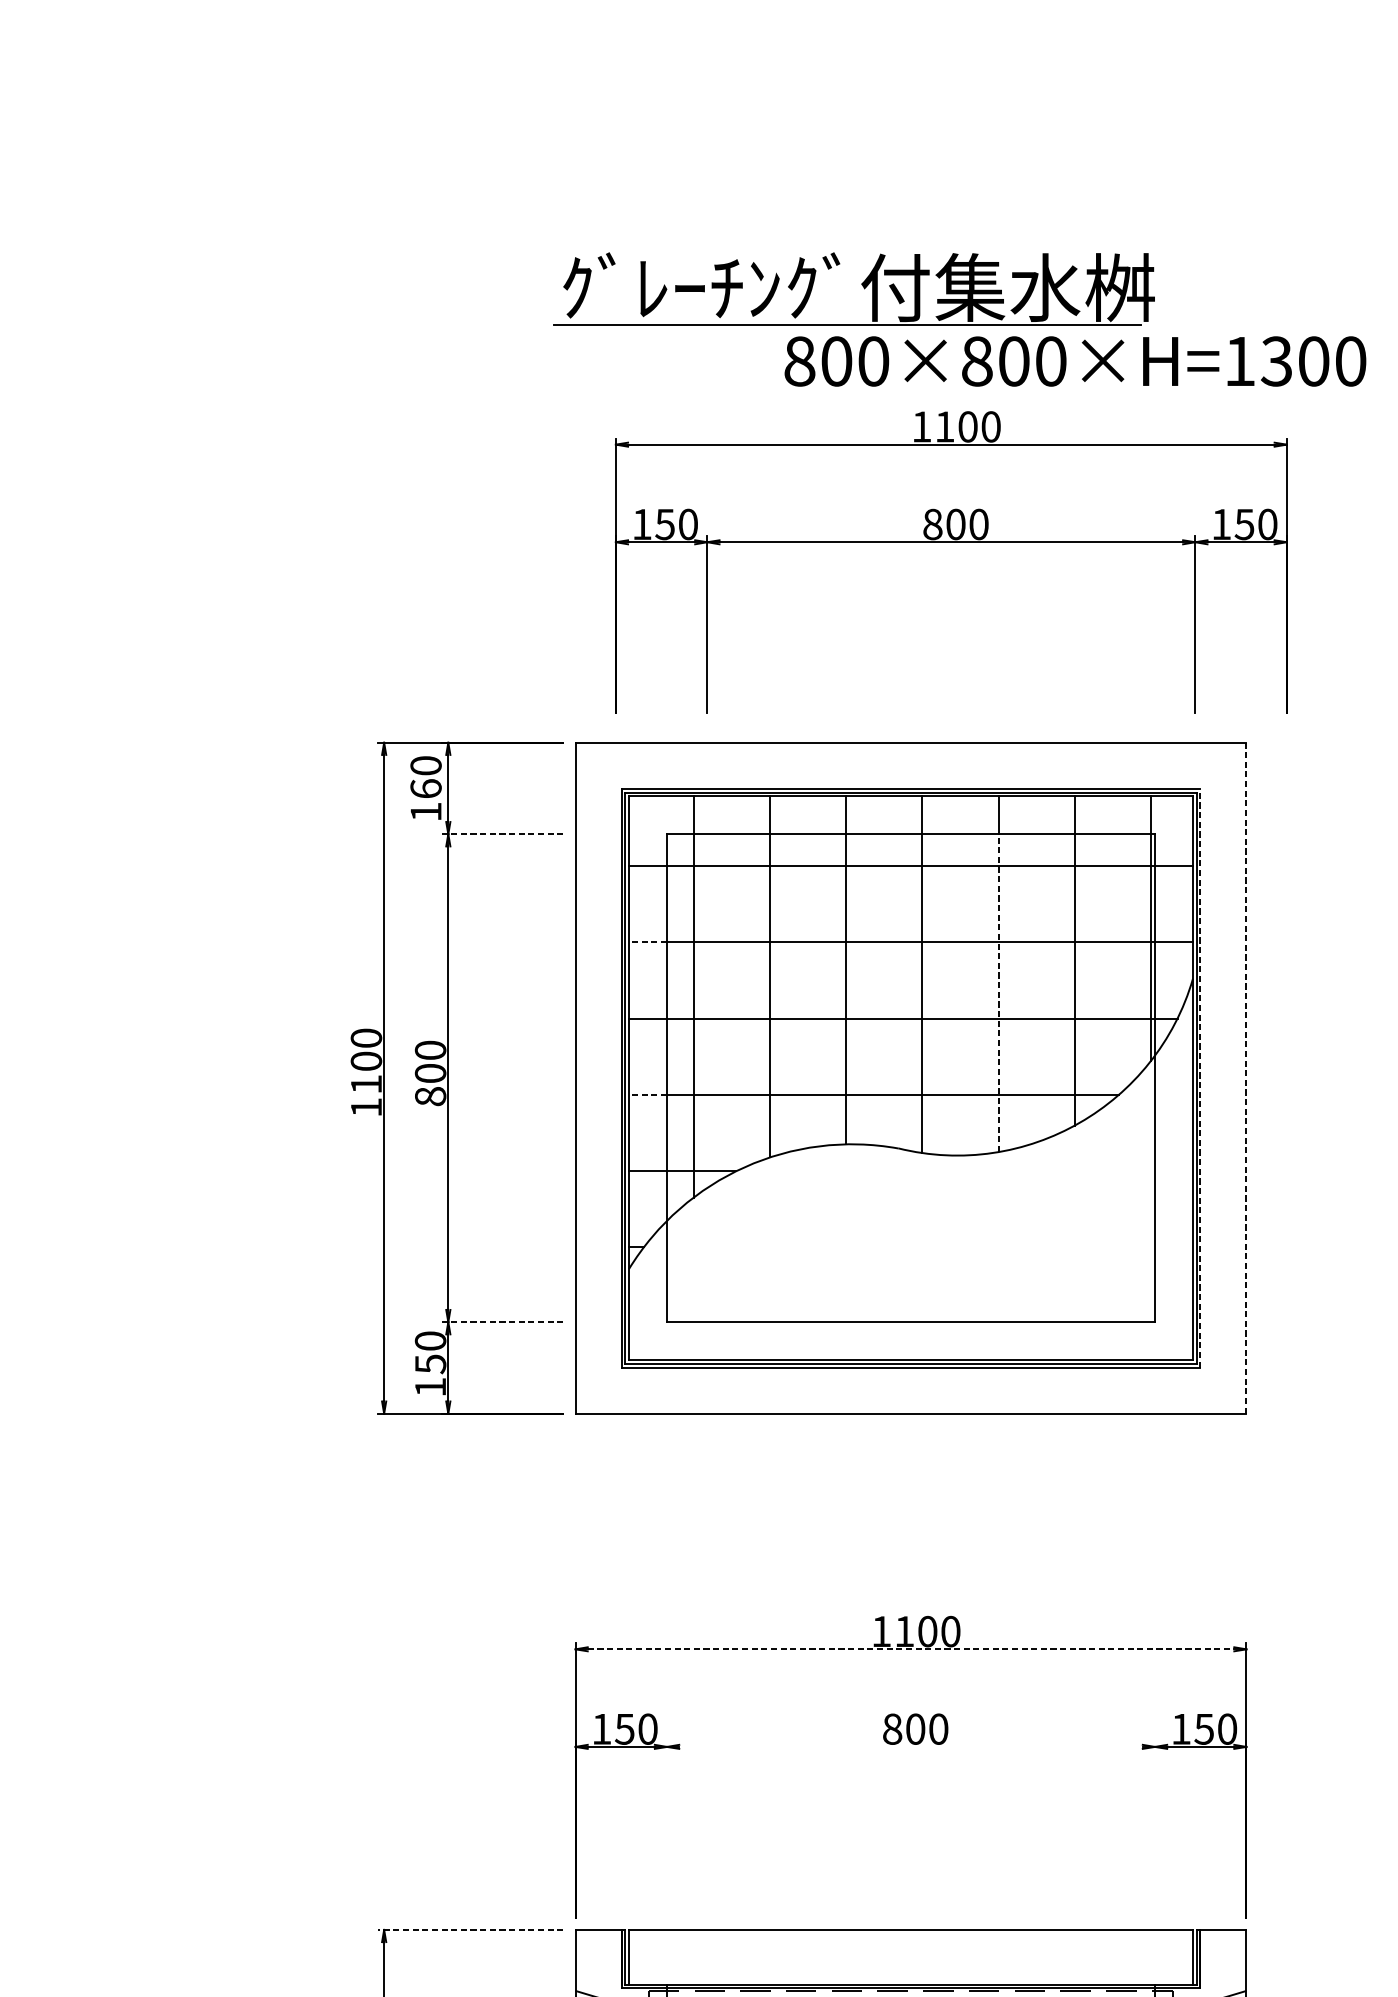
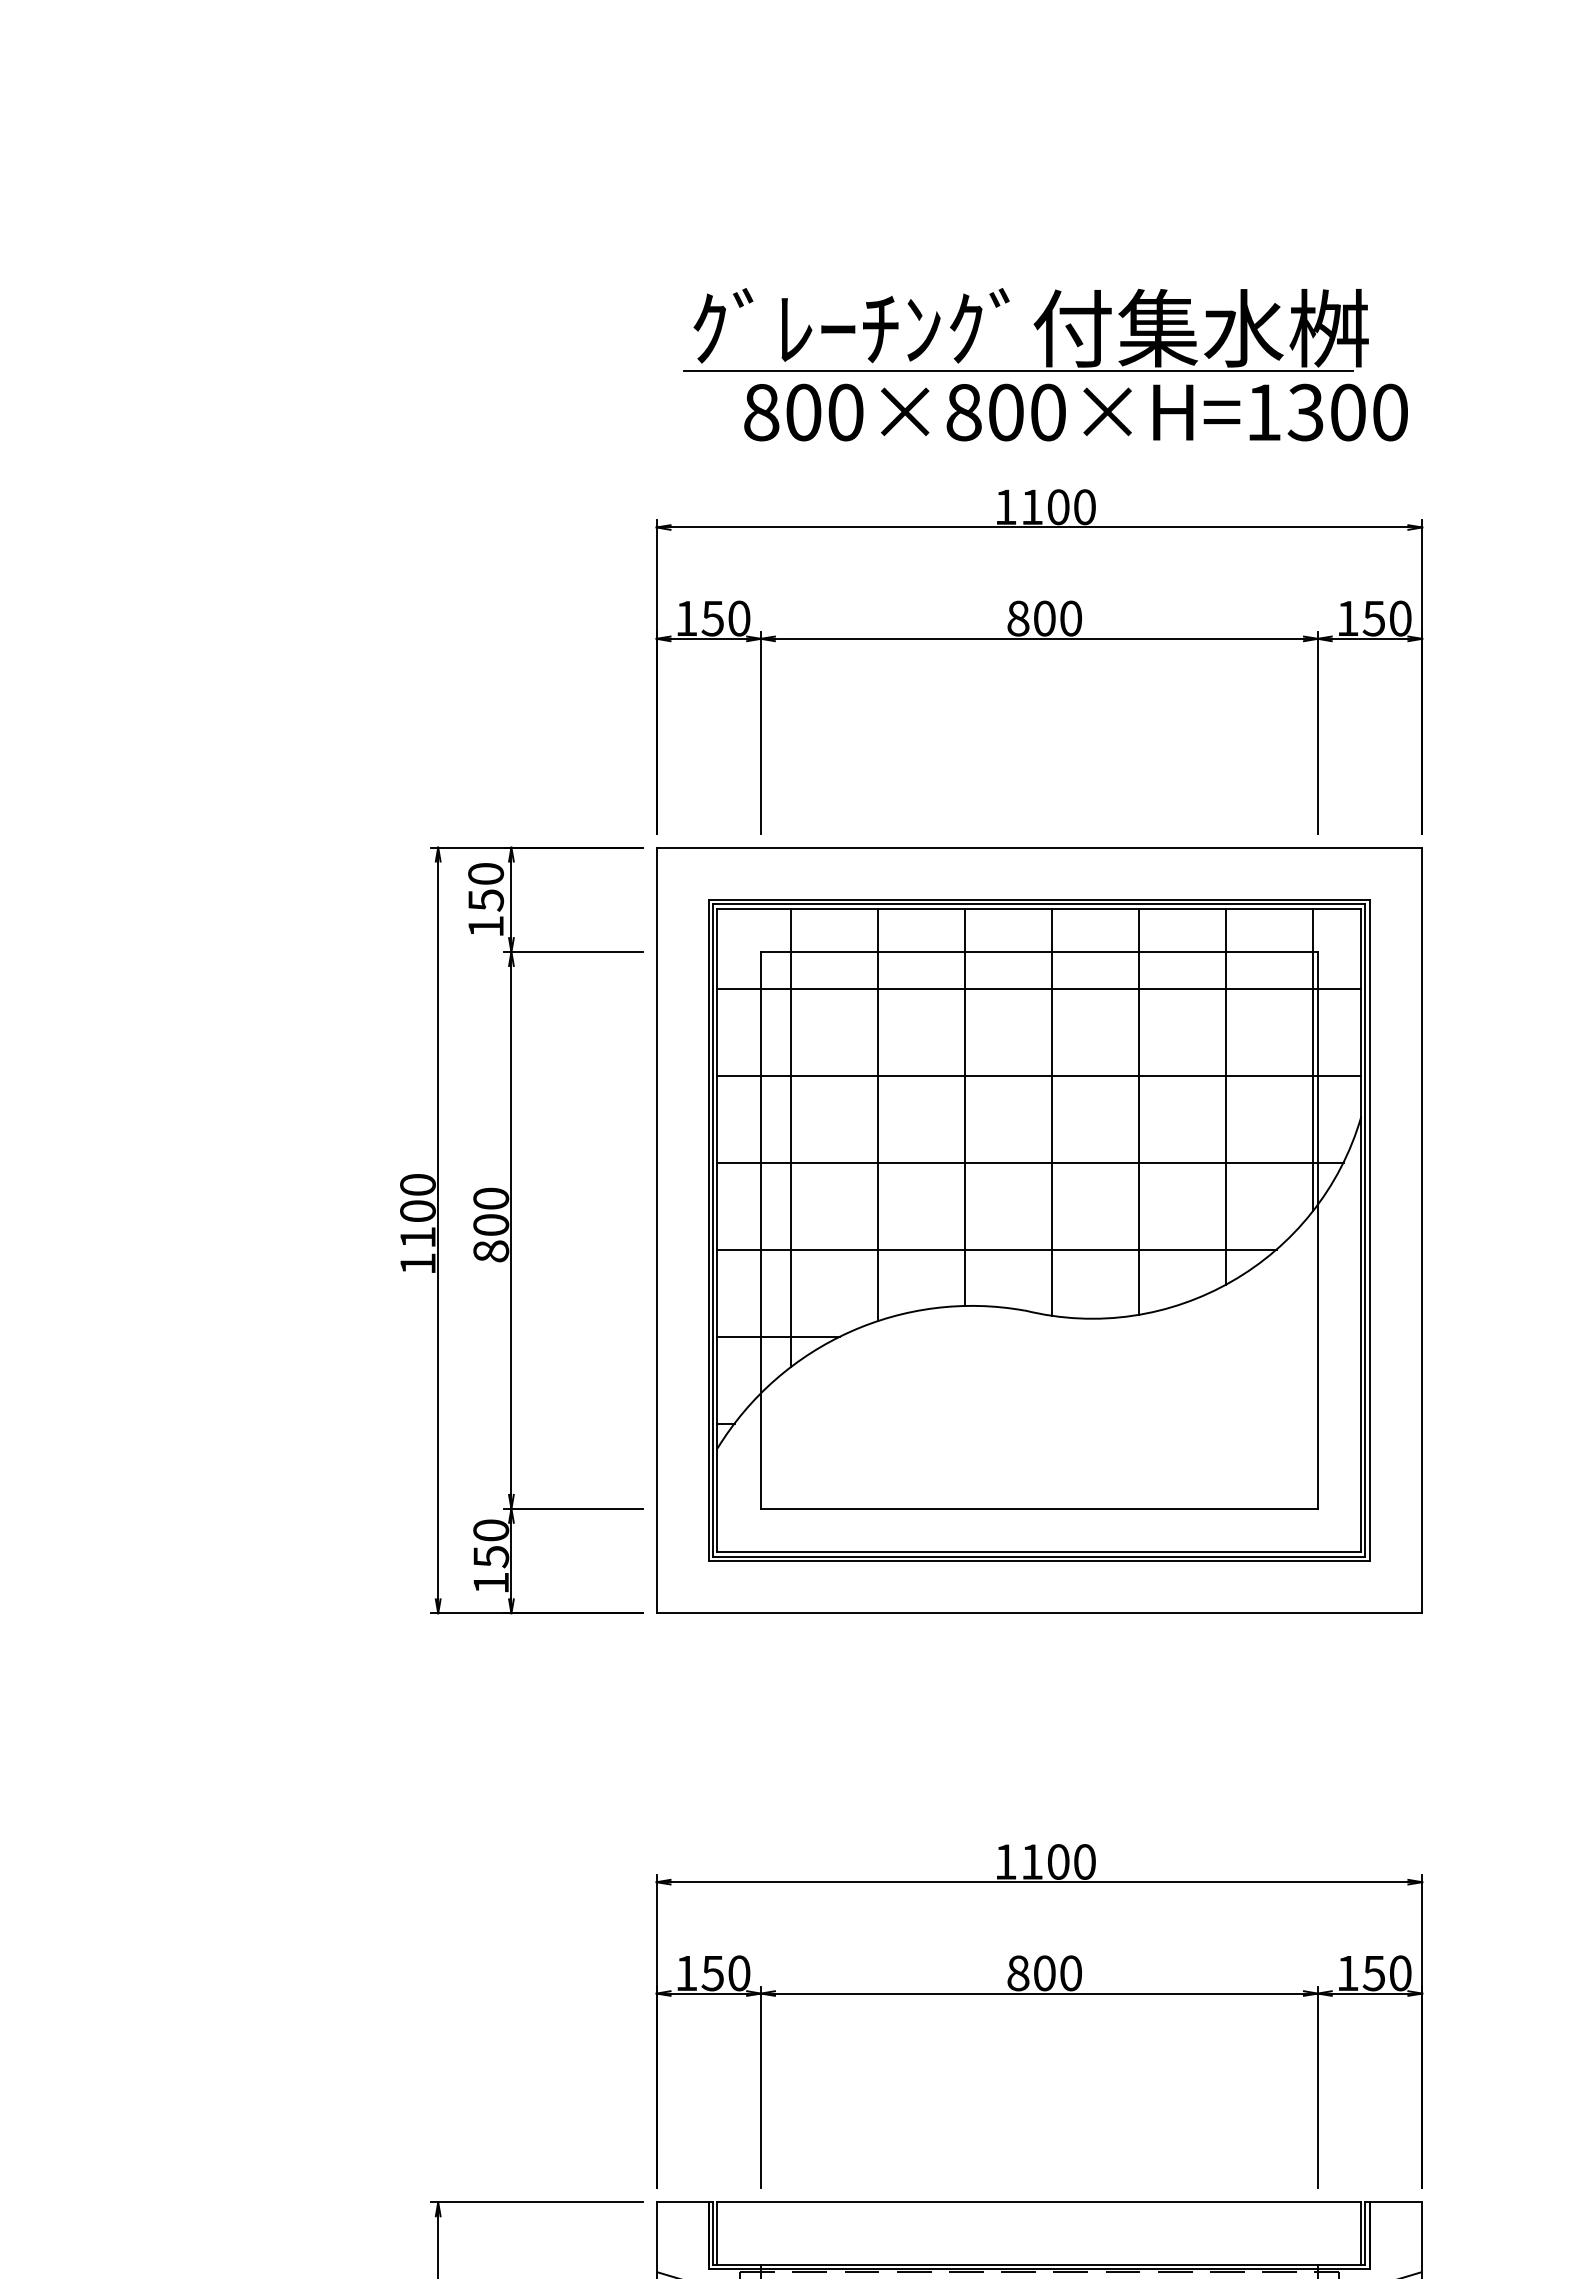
part: (861, 284) -> (1033, 324), moved
text: (1074, 361) -> (1075, 412), moved
part: (951, 542) -> (1039, 639), moved
text: (426, 789) -> (486, 900), 160 -> 150
line: (502, 834) -> (573, 952), dashed -> solid
line: (648, 942) -> (739, 1075), dashed -> solid
line: (998, 992) -> (1139, 1132), dashed -> solid
line: (1200, 1078) -> (1369, 1230), dashed -> solid
line: (1246, 1078) -> (1422, 1230), dashed -> solid
line: (648, 1094) -> (739, 1249), dashed -> solid
line: (502, 1321) -> (573, 1508), dashed -> solid
line: (911, 1649) -> (1039, 1882), dashed -> solid
line: (910, 1746) -> (1038, 1993), added
line: (667, 1829) -> (761, 2087), added
line: (1154, 1829) -> (1317, 2087), added
line: (470, 1930) -> (536, 2202), dashed -> solid

